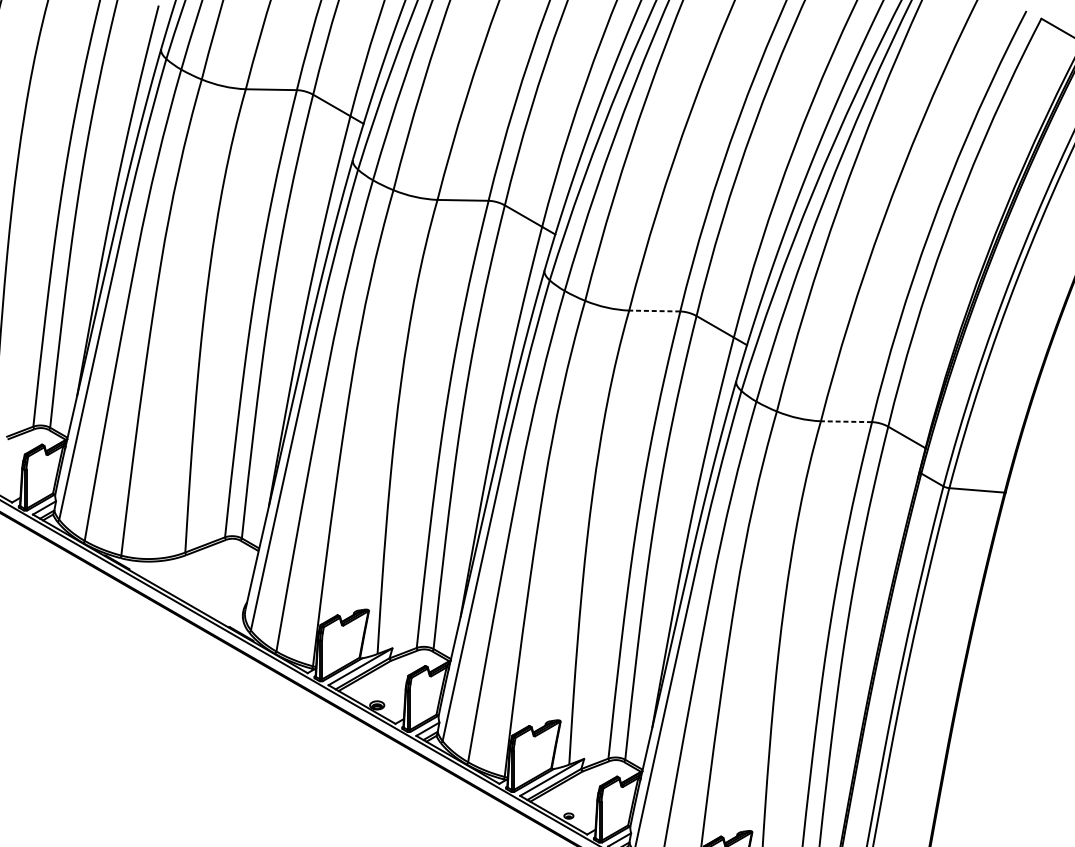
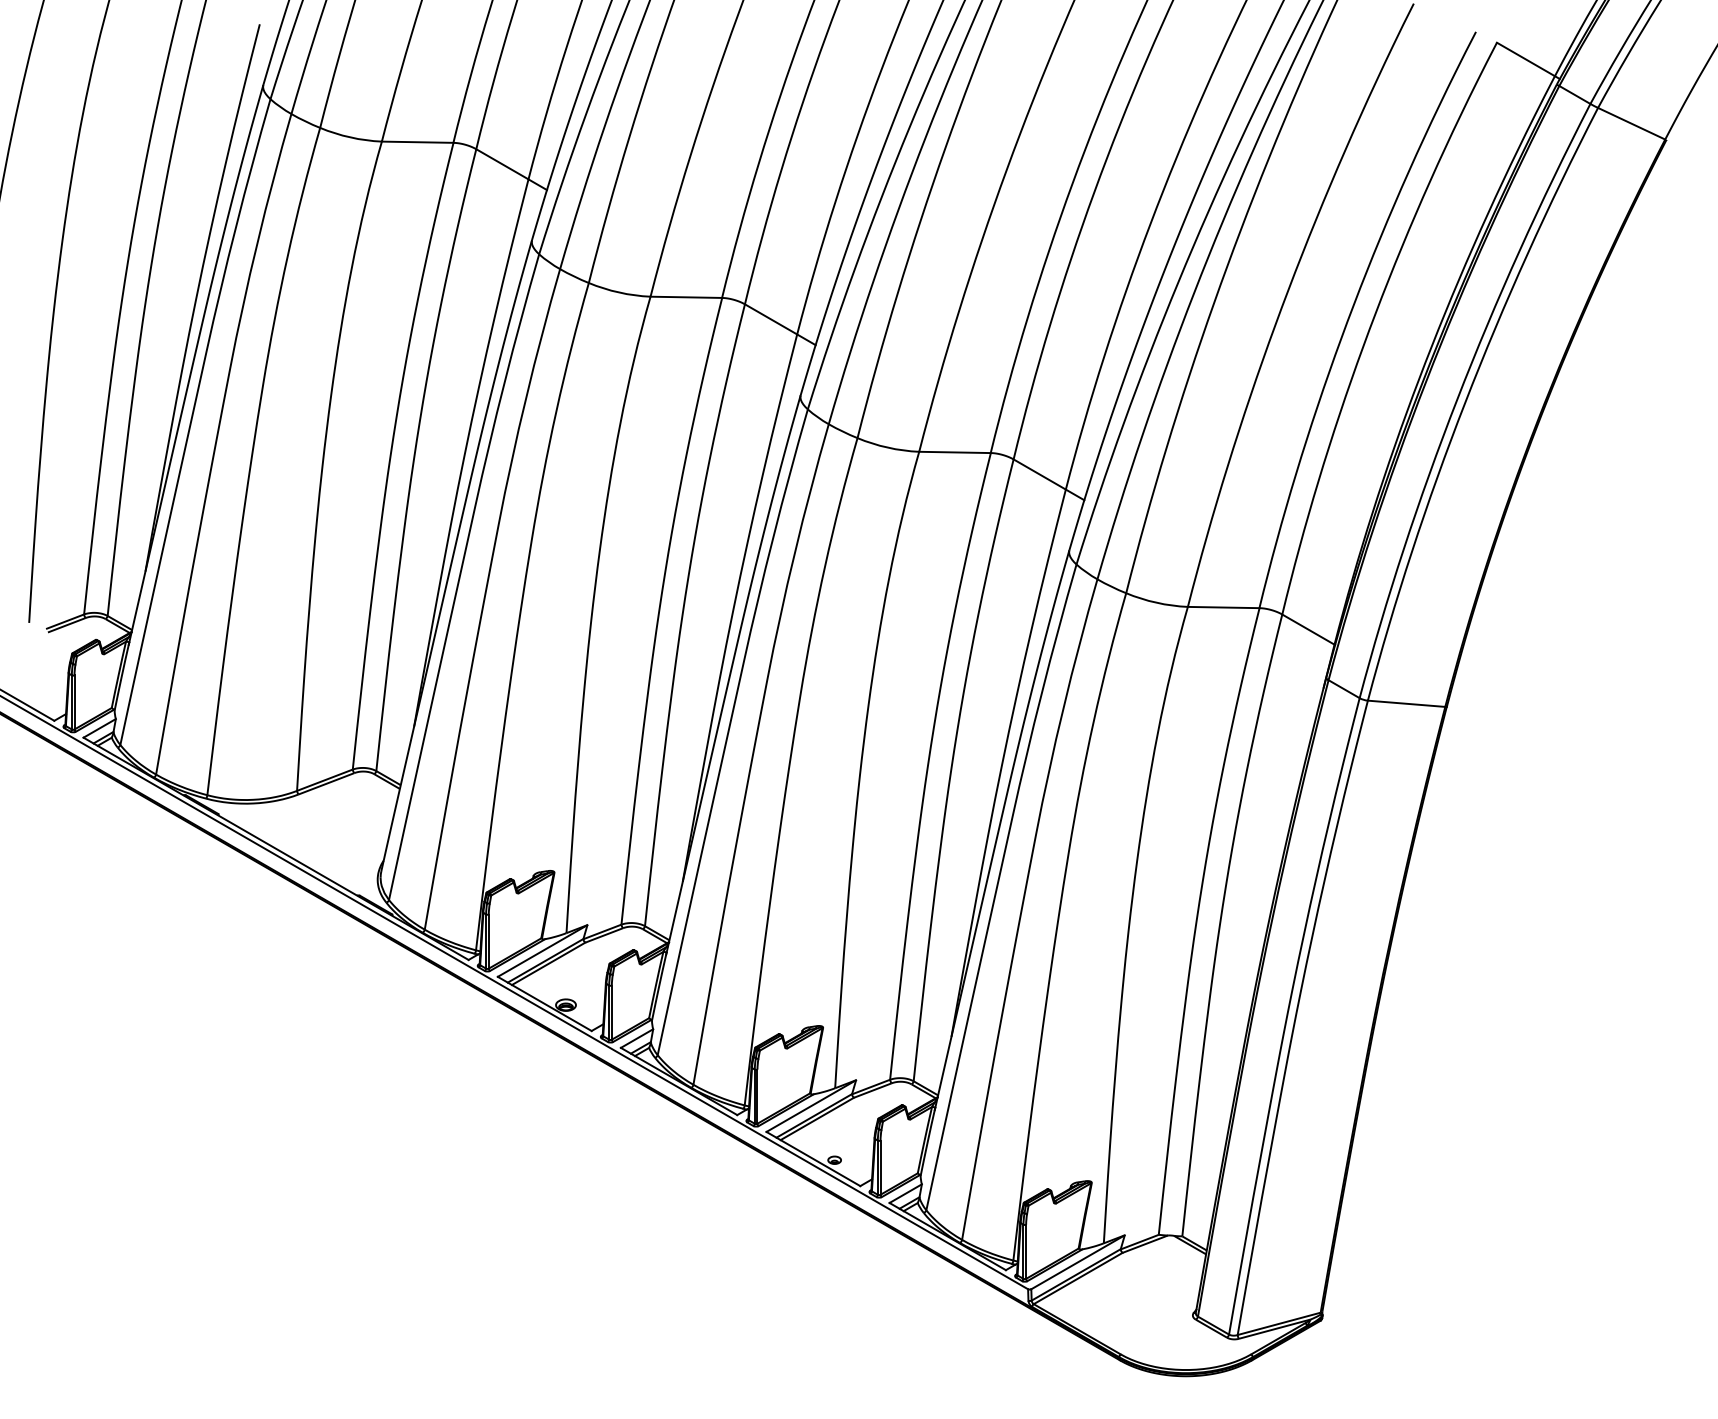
line: (655, 311) -> (955, 452), dashed -> solid
line: (846, 421) -> (1223, 607), dashed -> solid

